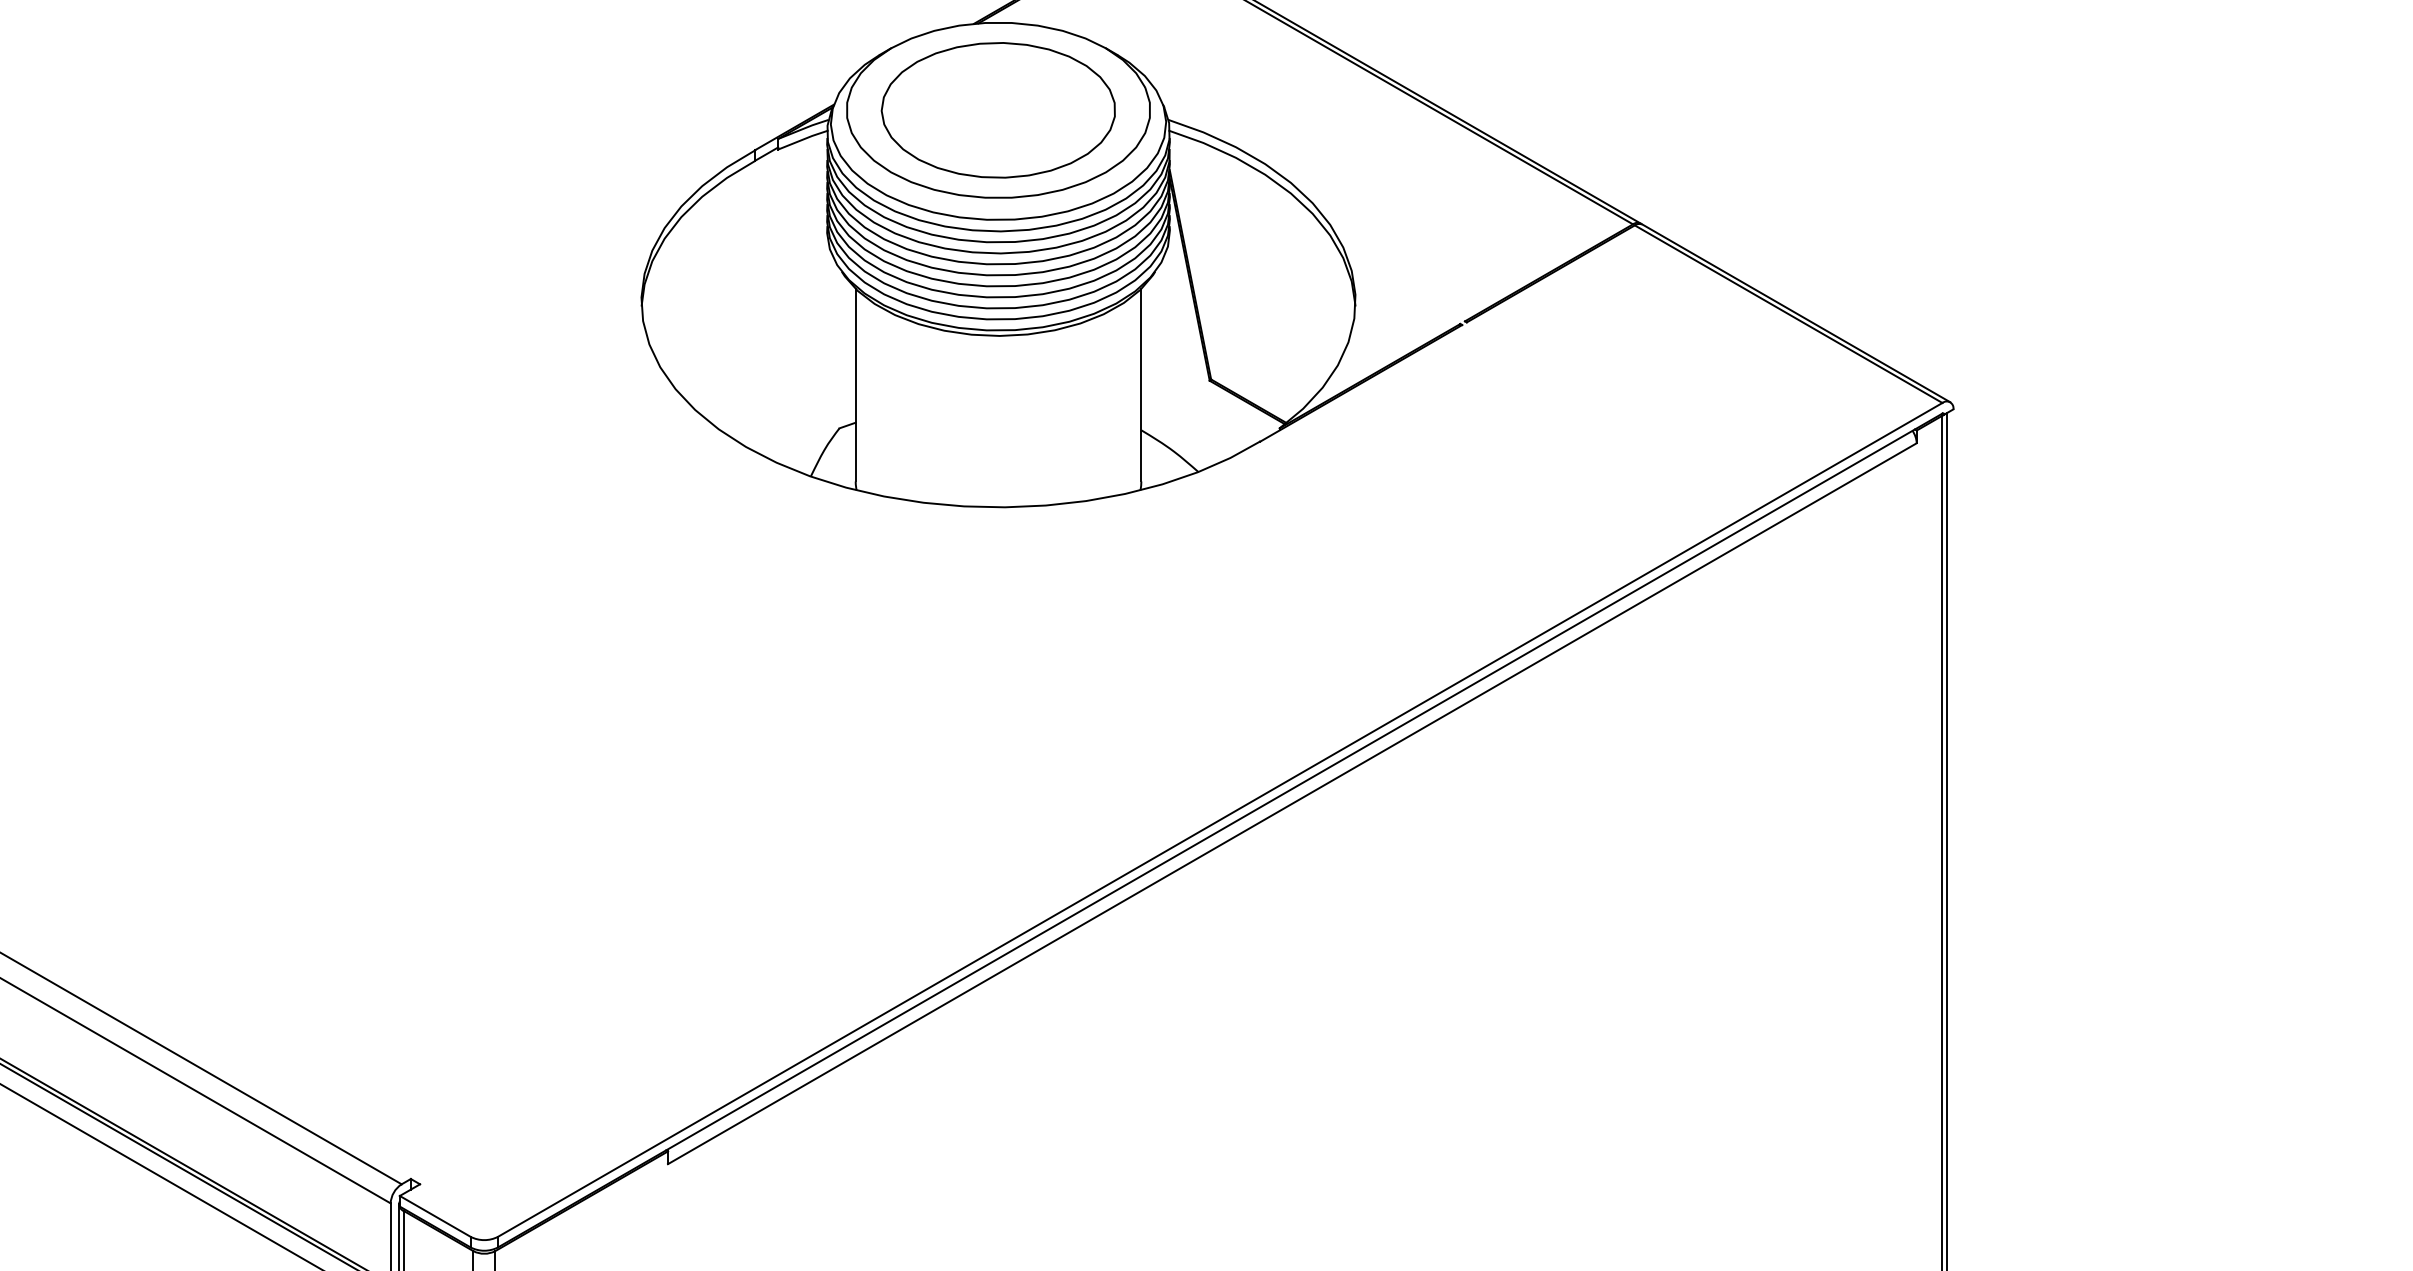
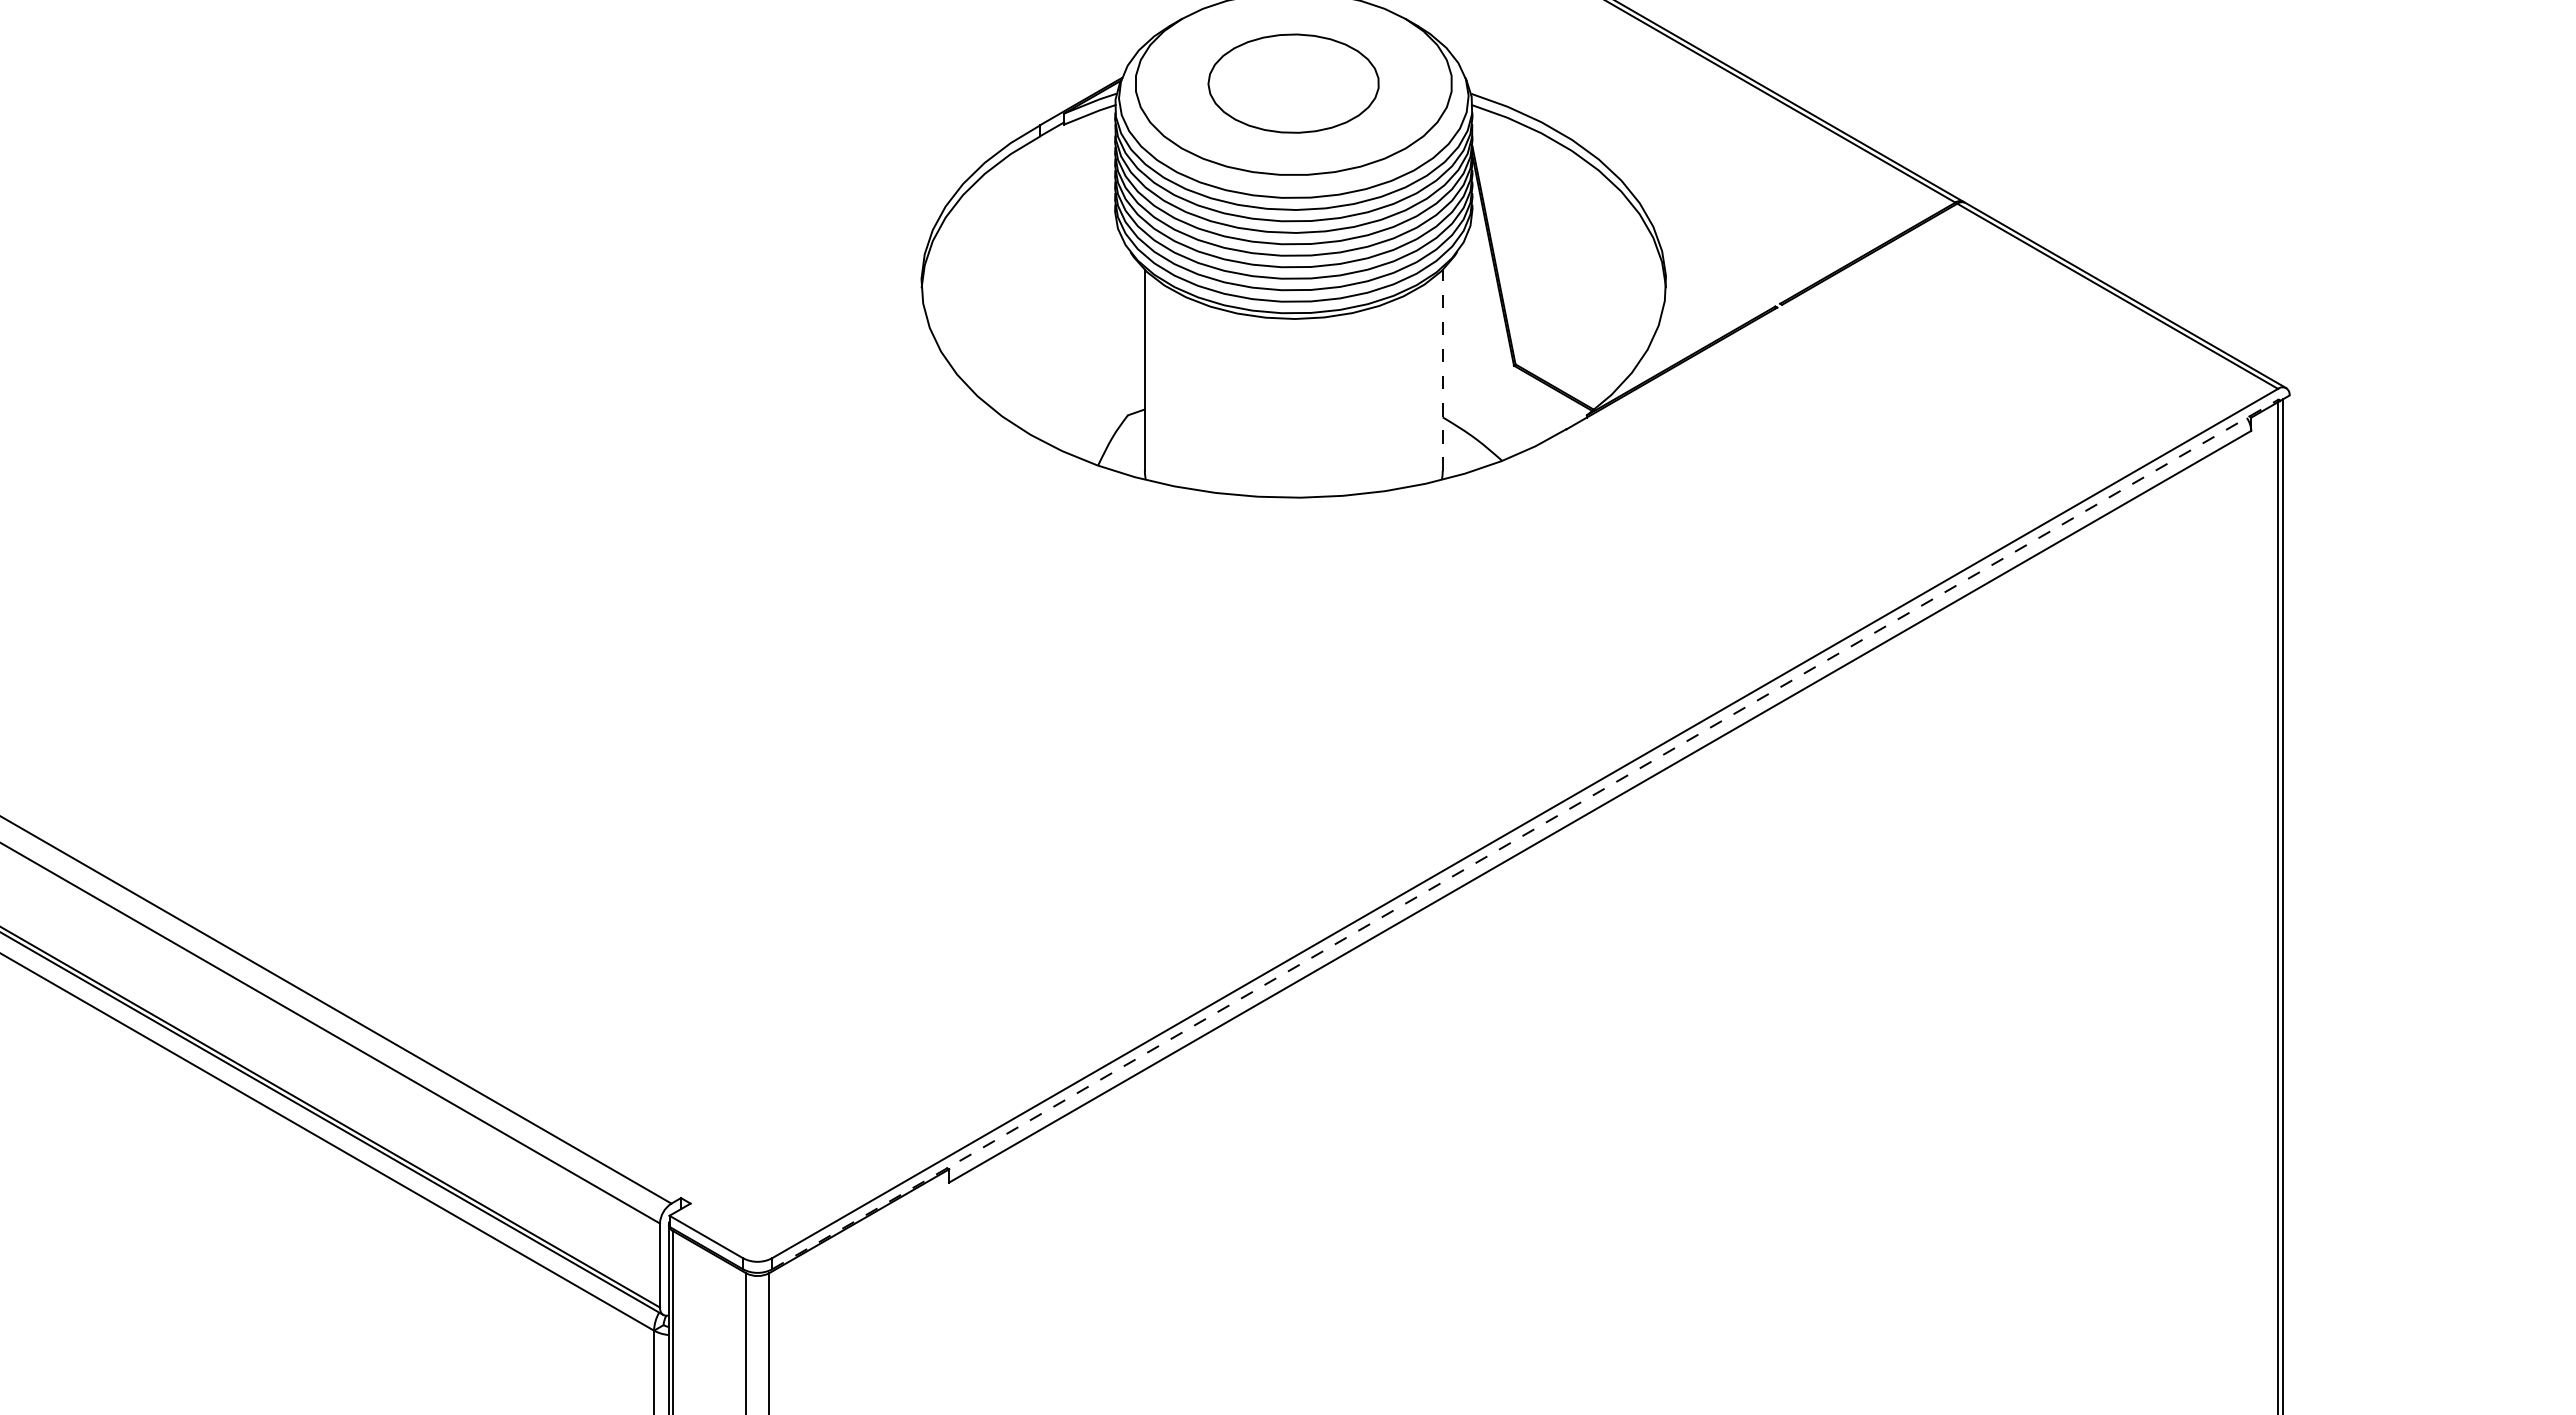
part: (998, 110) -> (1293, 83), size x0.7
line: (1141, 384) -> (1442, 369), solid -> dashed
line: (1220, 830) -> (1525, 834), solid -> dashed

